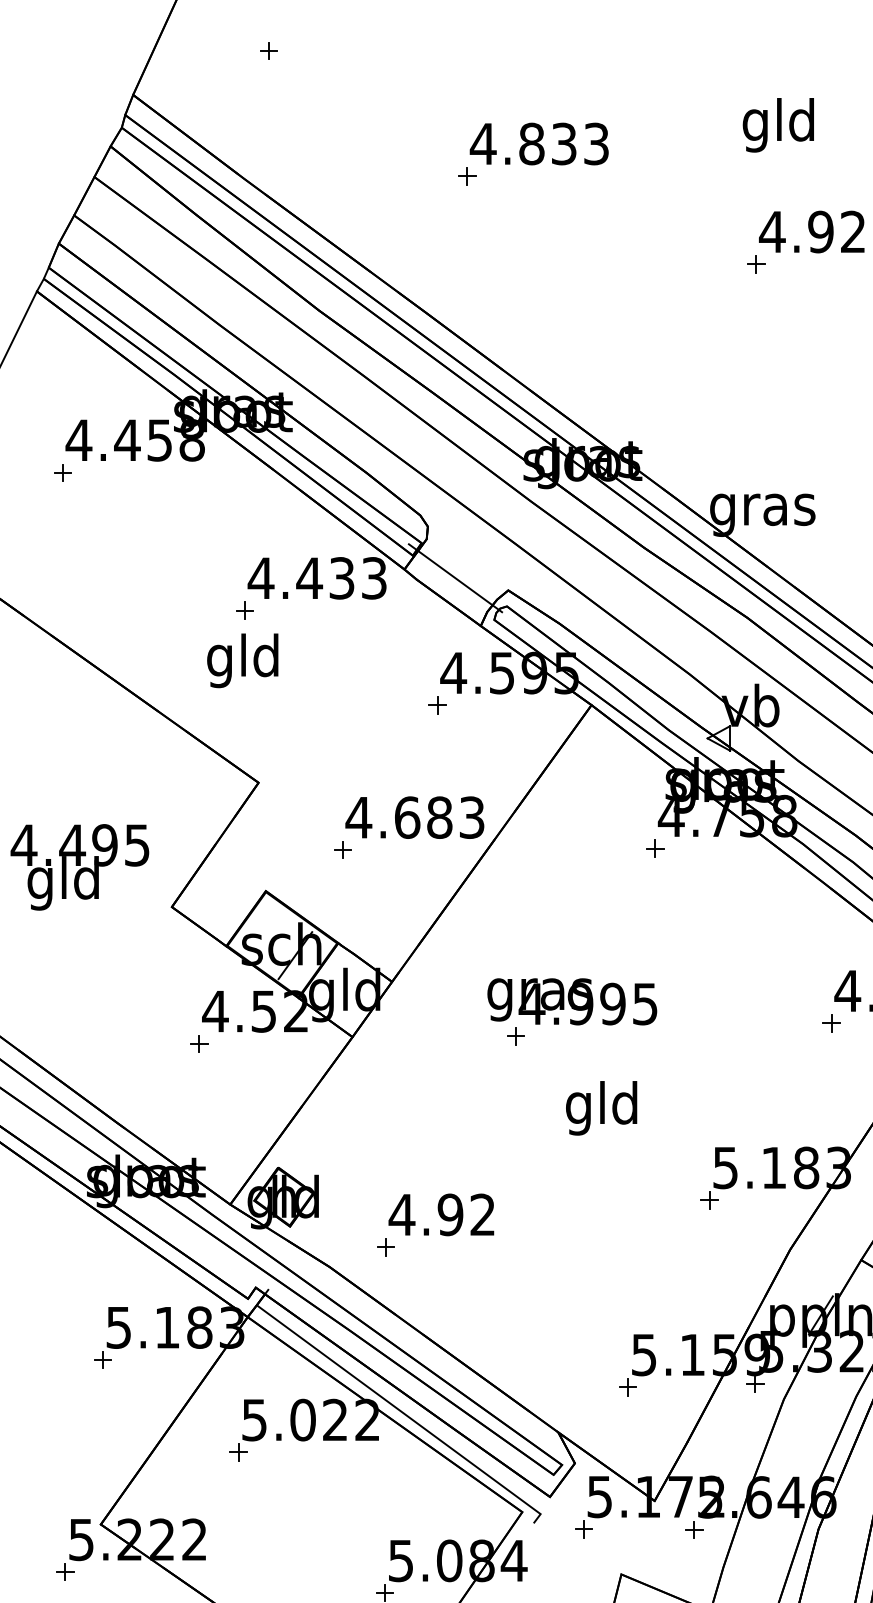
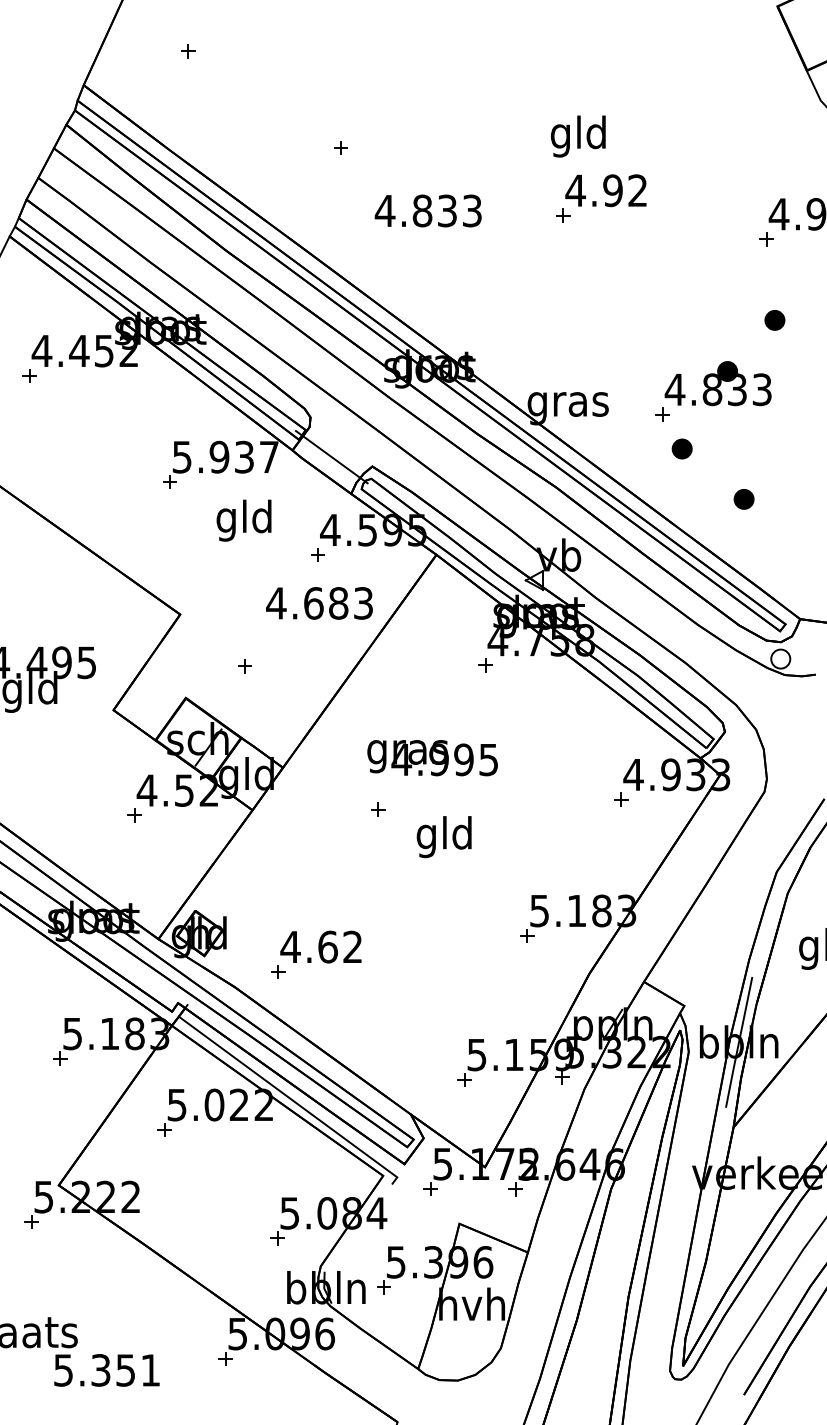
text: (778, 125) -> (578, 136), moved
text: (538, 143) -> (427, 210), moved
text: (191, 439) -> (128, 350), 4.458 -> 4.452
text: (316, 577) -> (224, 456), 4.433 -> 5.937
text: (242, 660) -> (243, 520), moved
text: (414, 817) -> (319, 603), moved
text: (572, 1002) -> (432, 758), moved
text: (600, 1108) -> (443, 837), moved
text: (449, 1214) -> (327, 946), 4.92 -> 4.62

